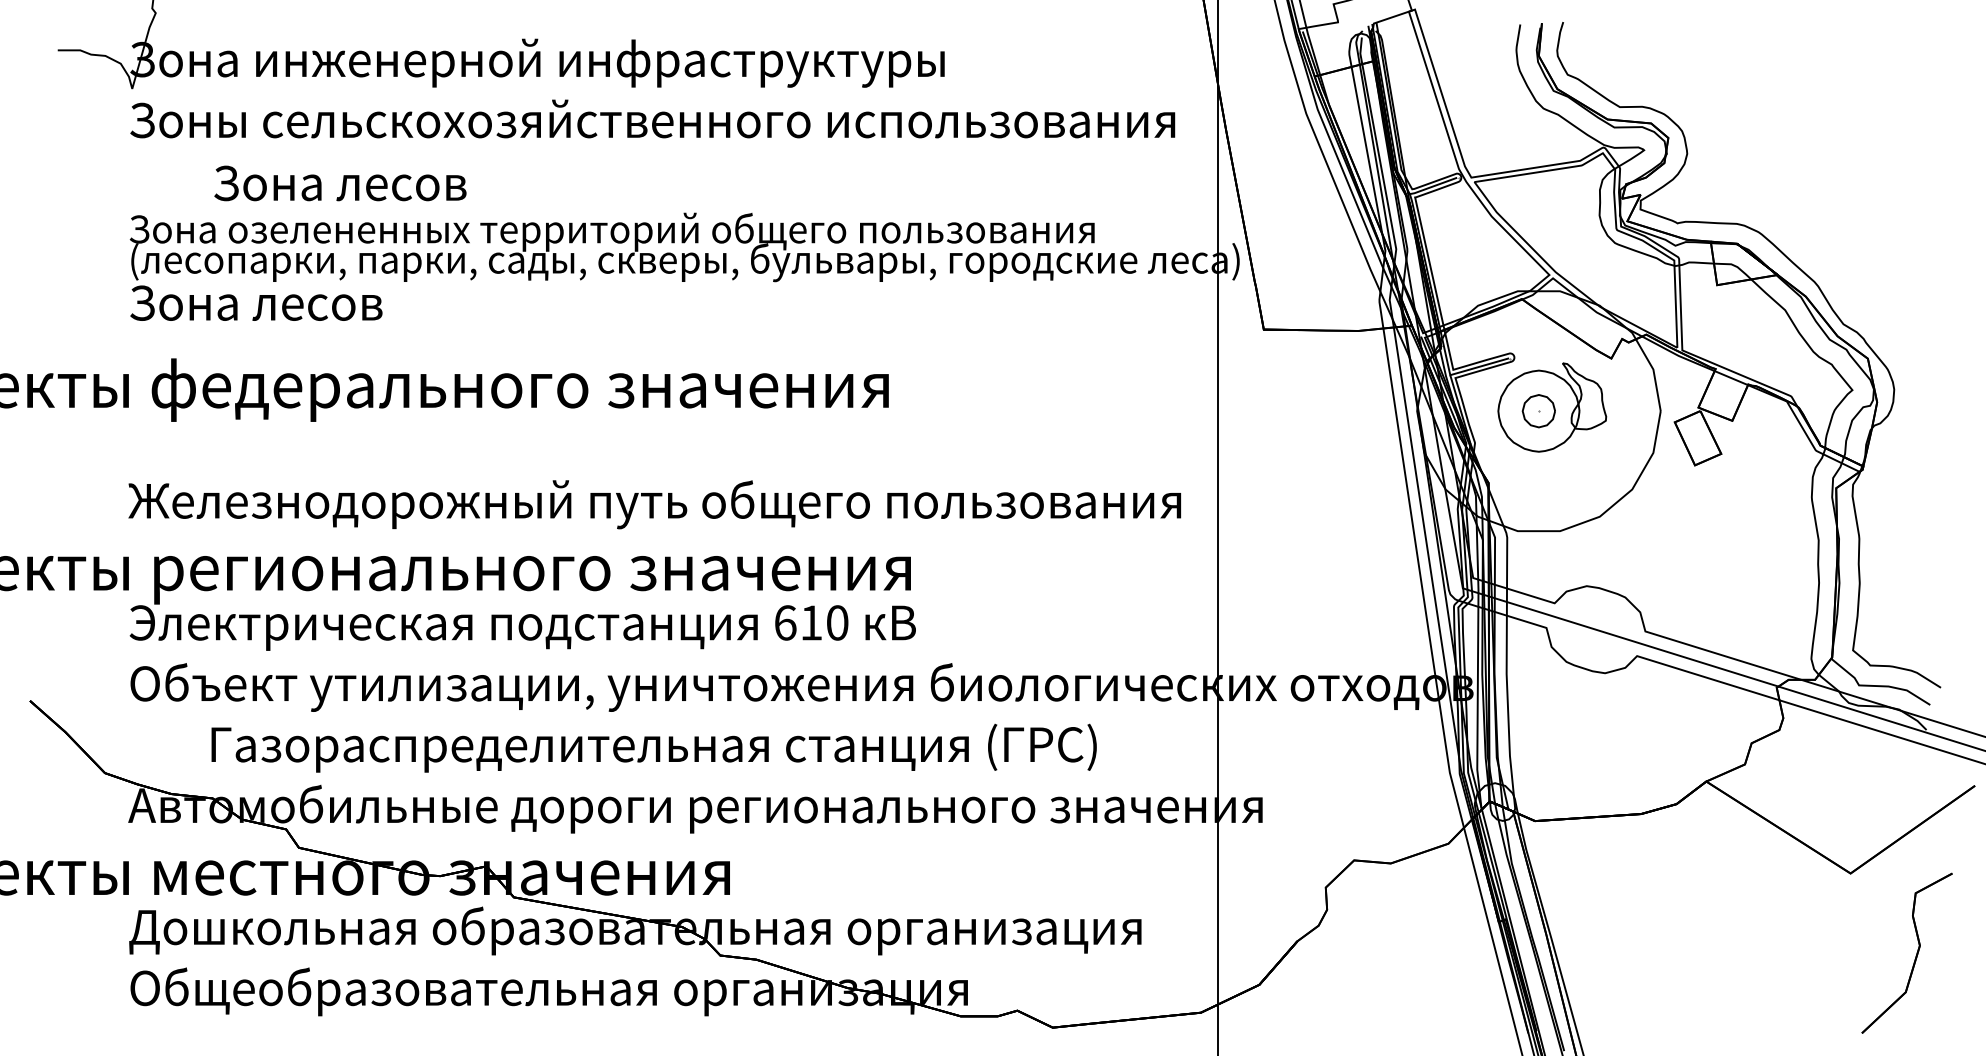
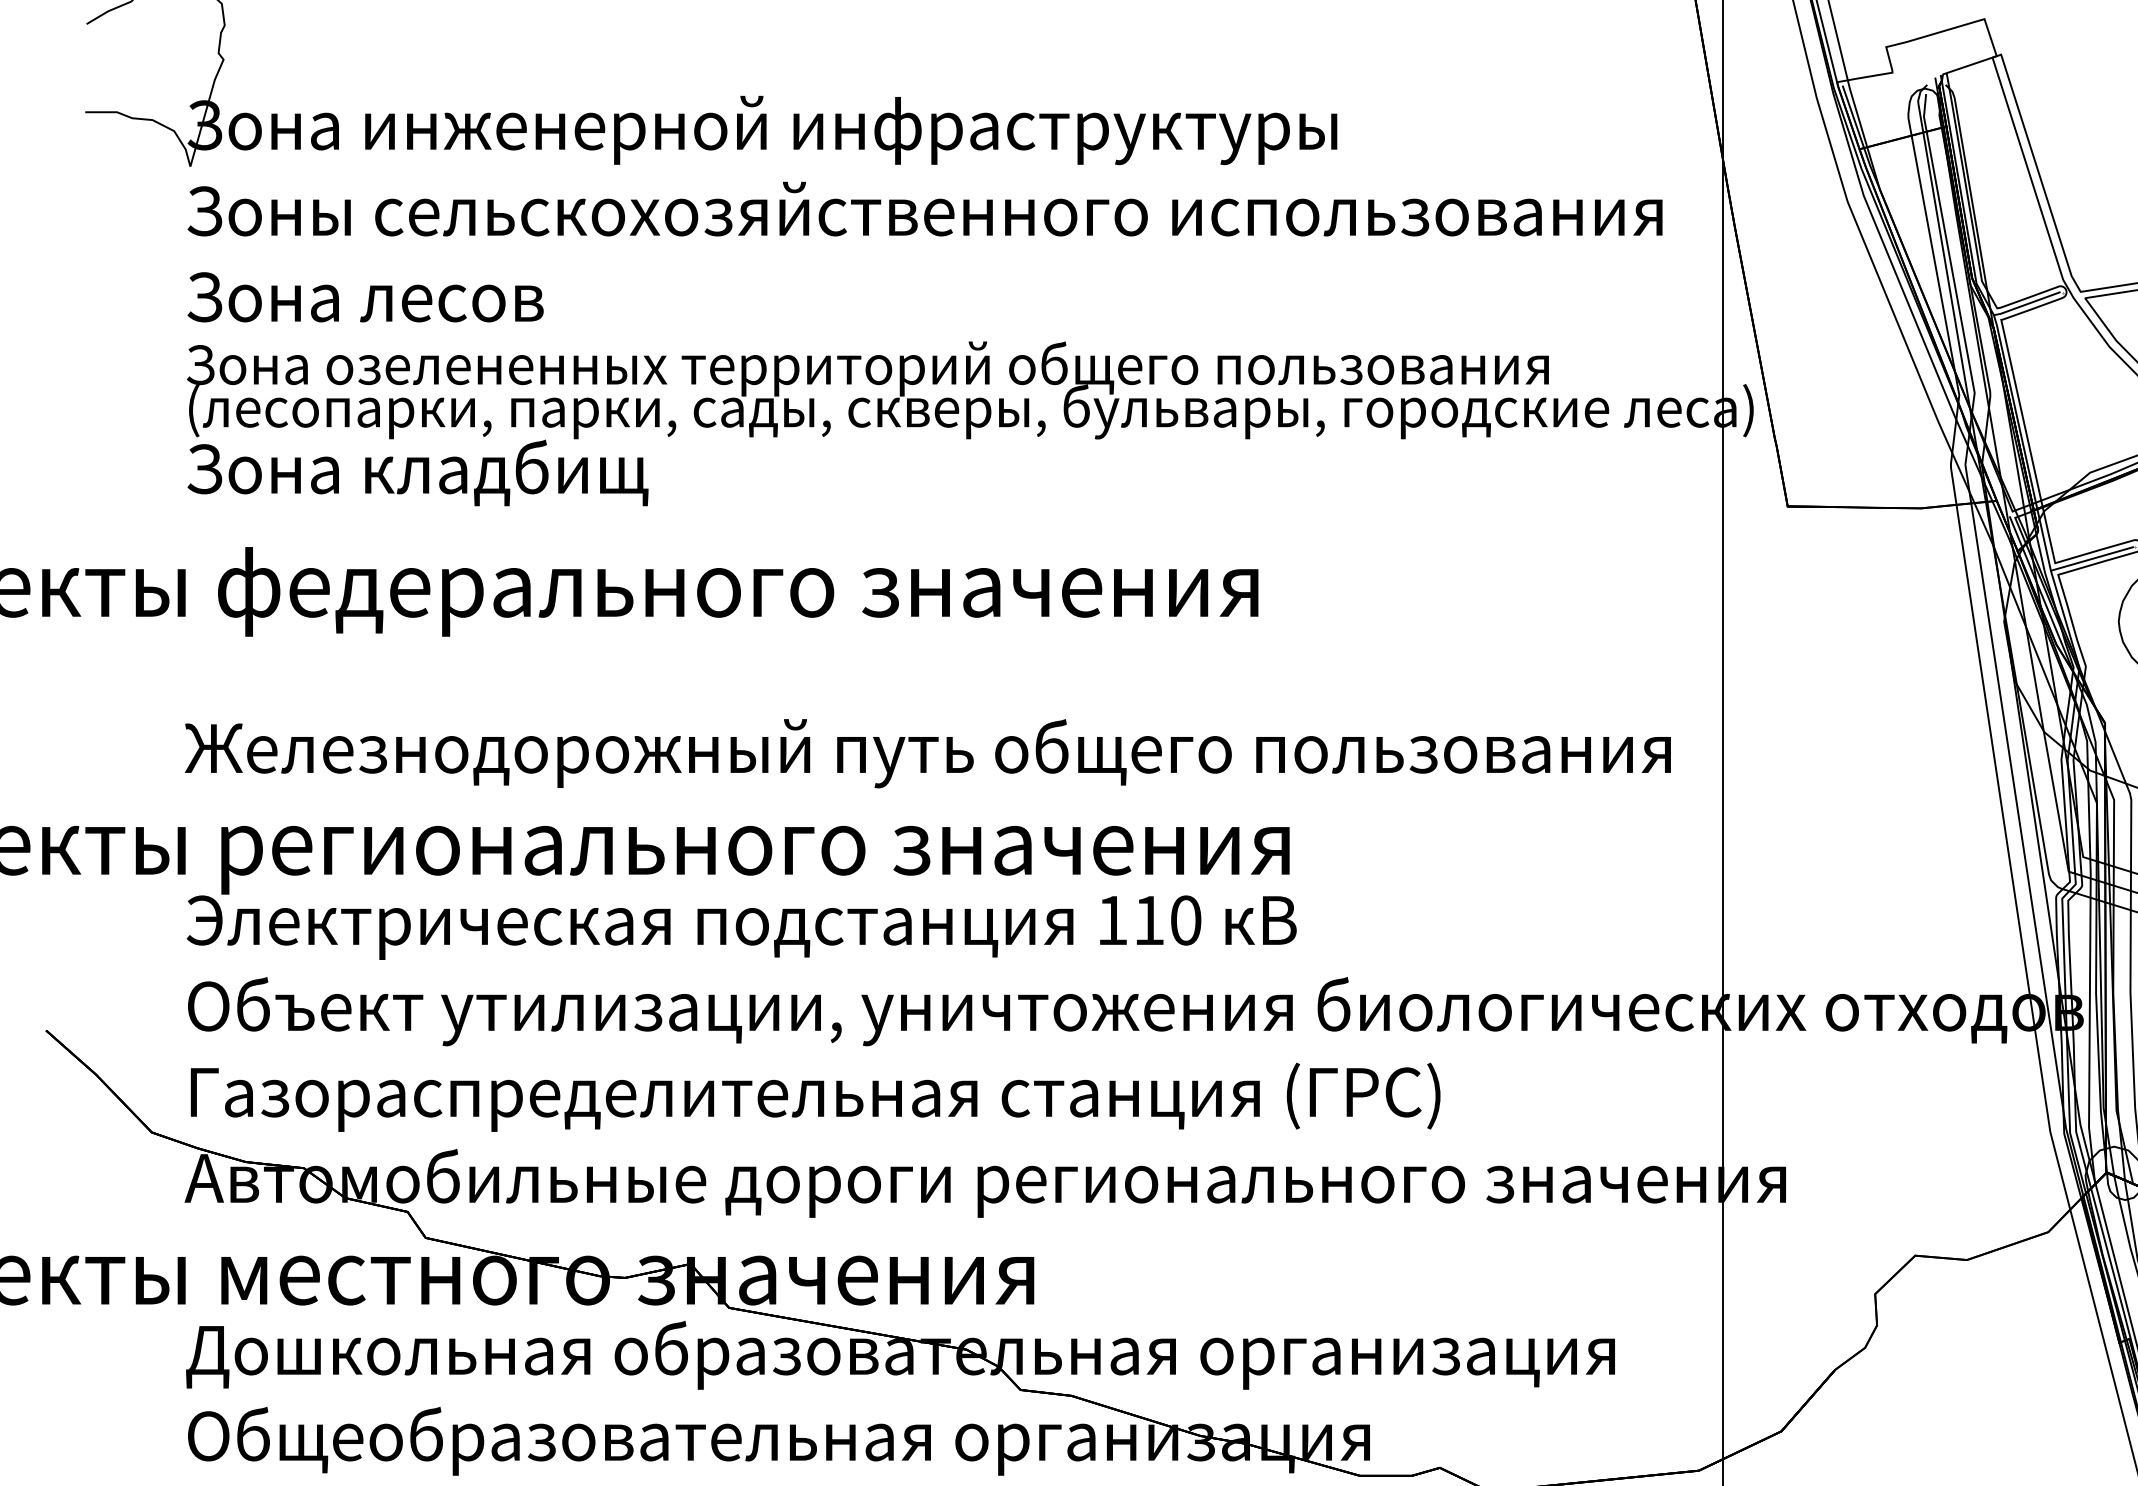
text: (340, 183) -> (365, 297), moved
text: (354, 305) -> (504, 472), Зона лесов -> Зона кладбищ
text: (785, 622) -> (1112, 919), 610 -> 110
text: (653, 747) -> (814, 1096), moved

